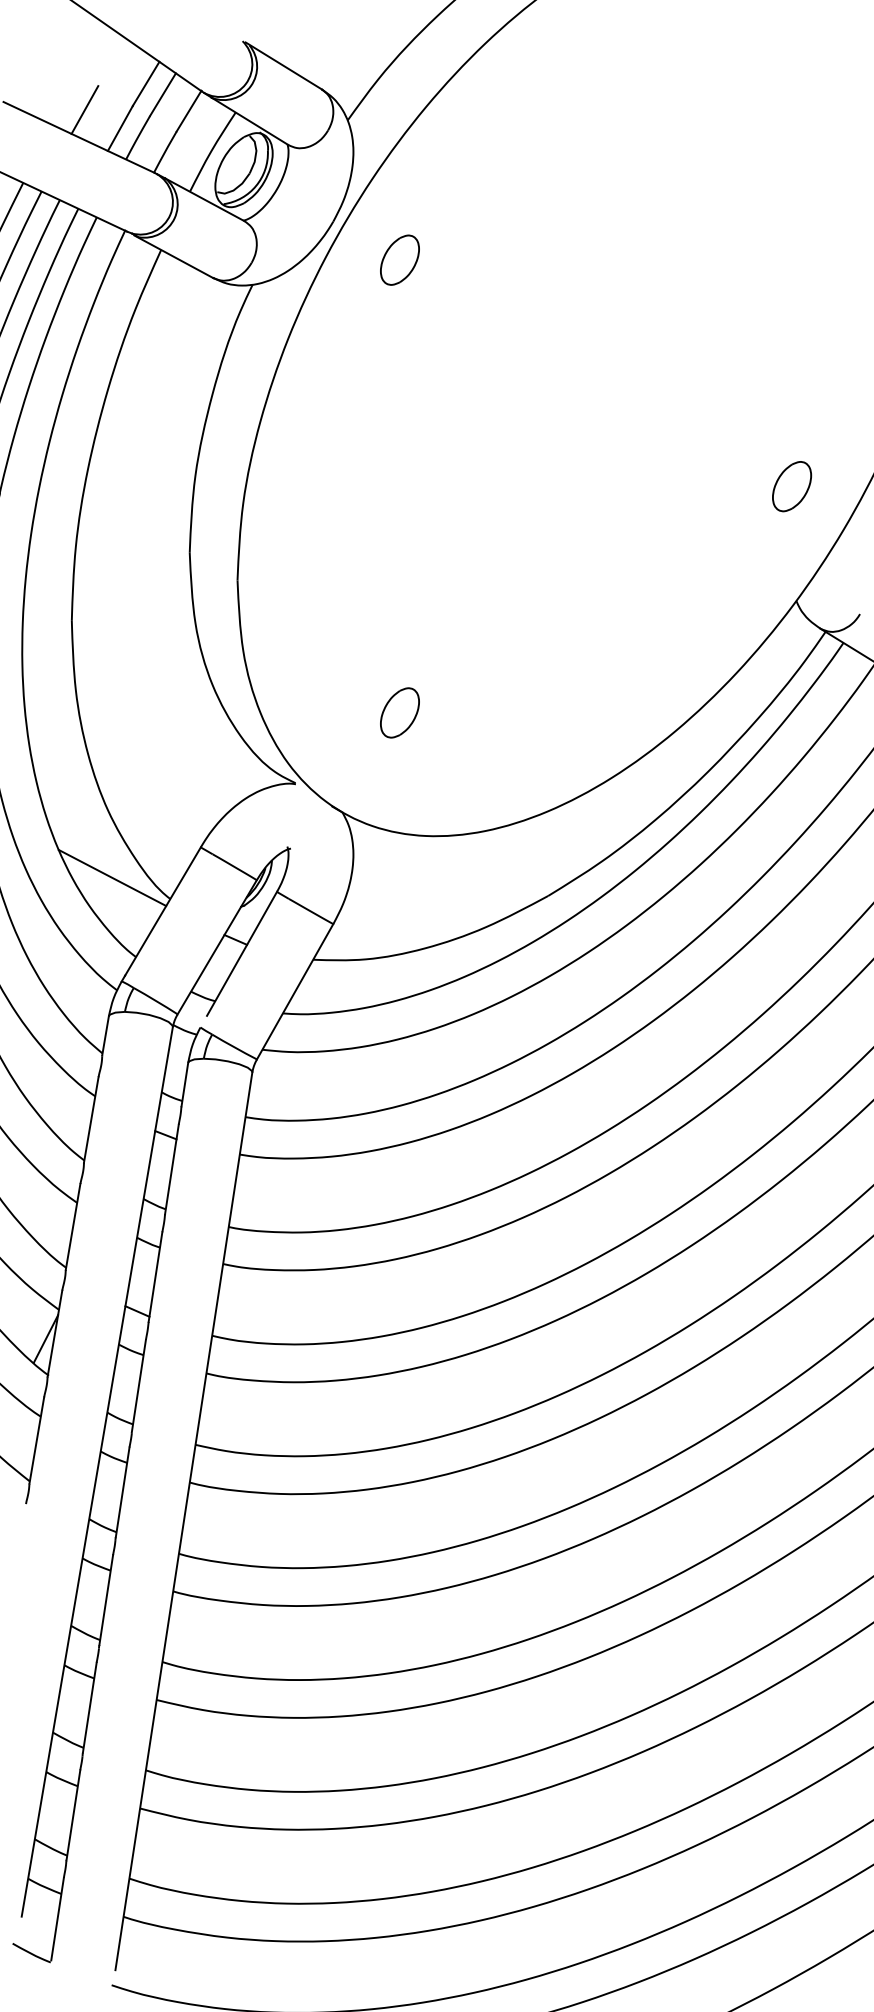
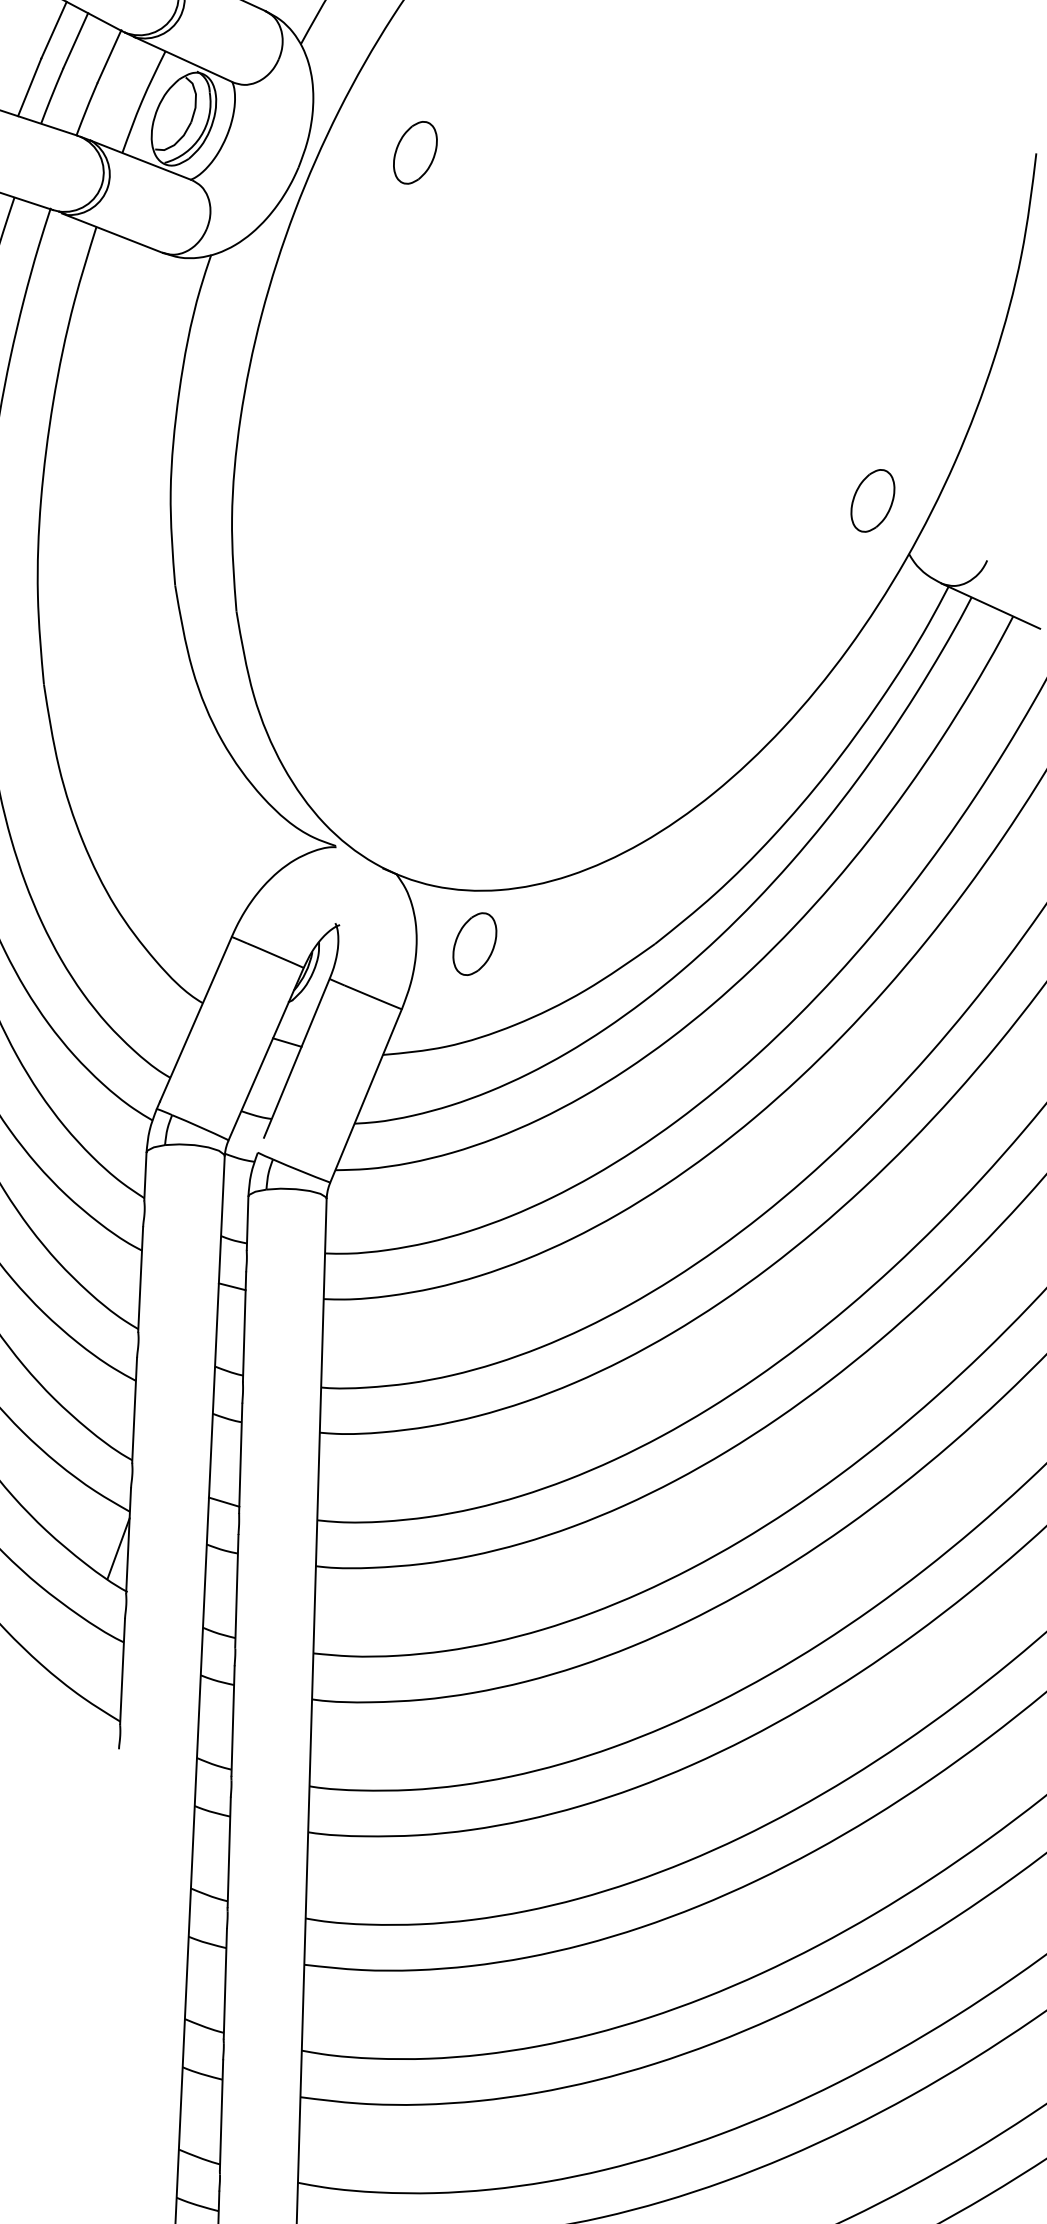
part: (399, 259) -> (414, 152), moved
part: (792, 486) -> (873, 500), moved
part: (399, 712) -> (474, 943), moved
line: (112, 877) -> (130, 985), removed

